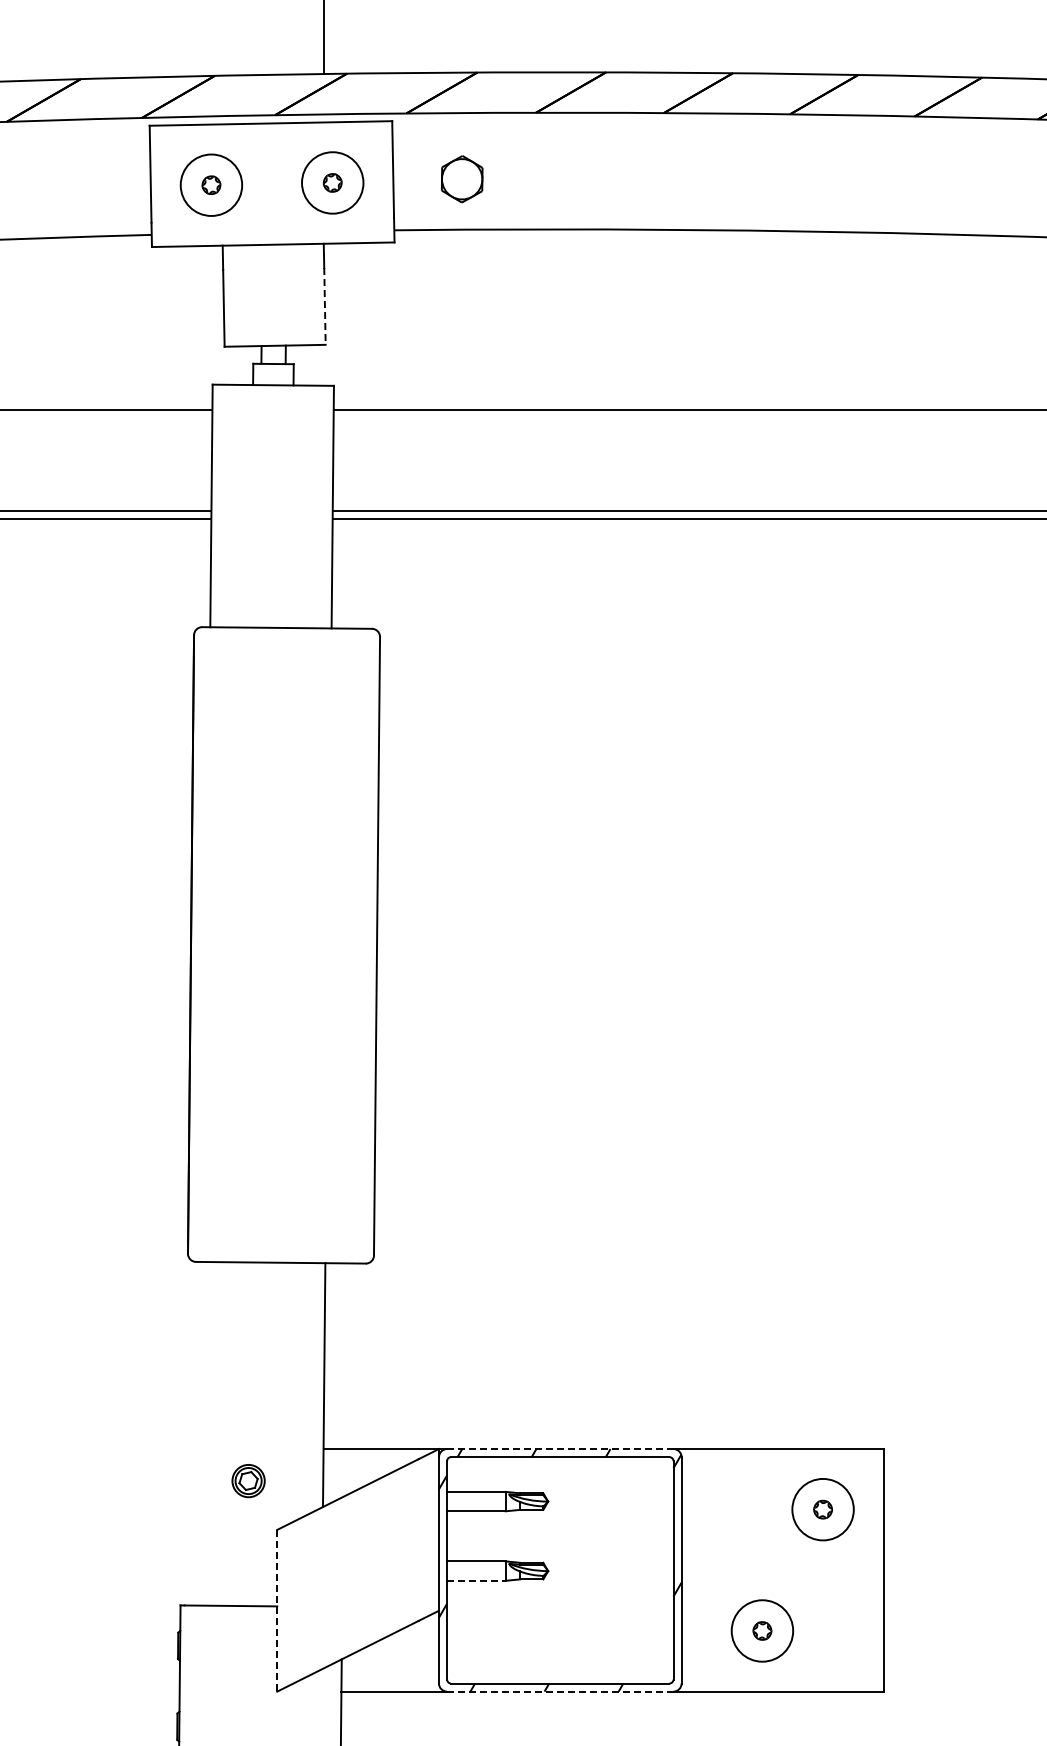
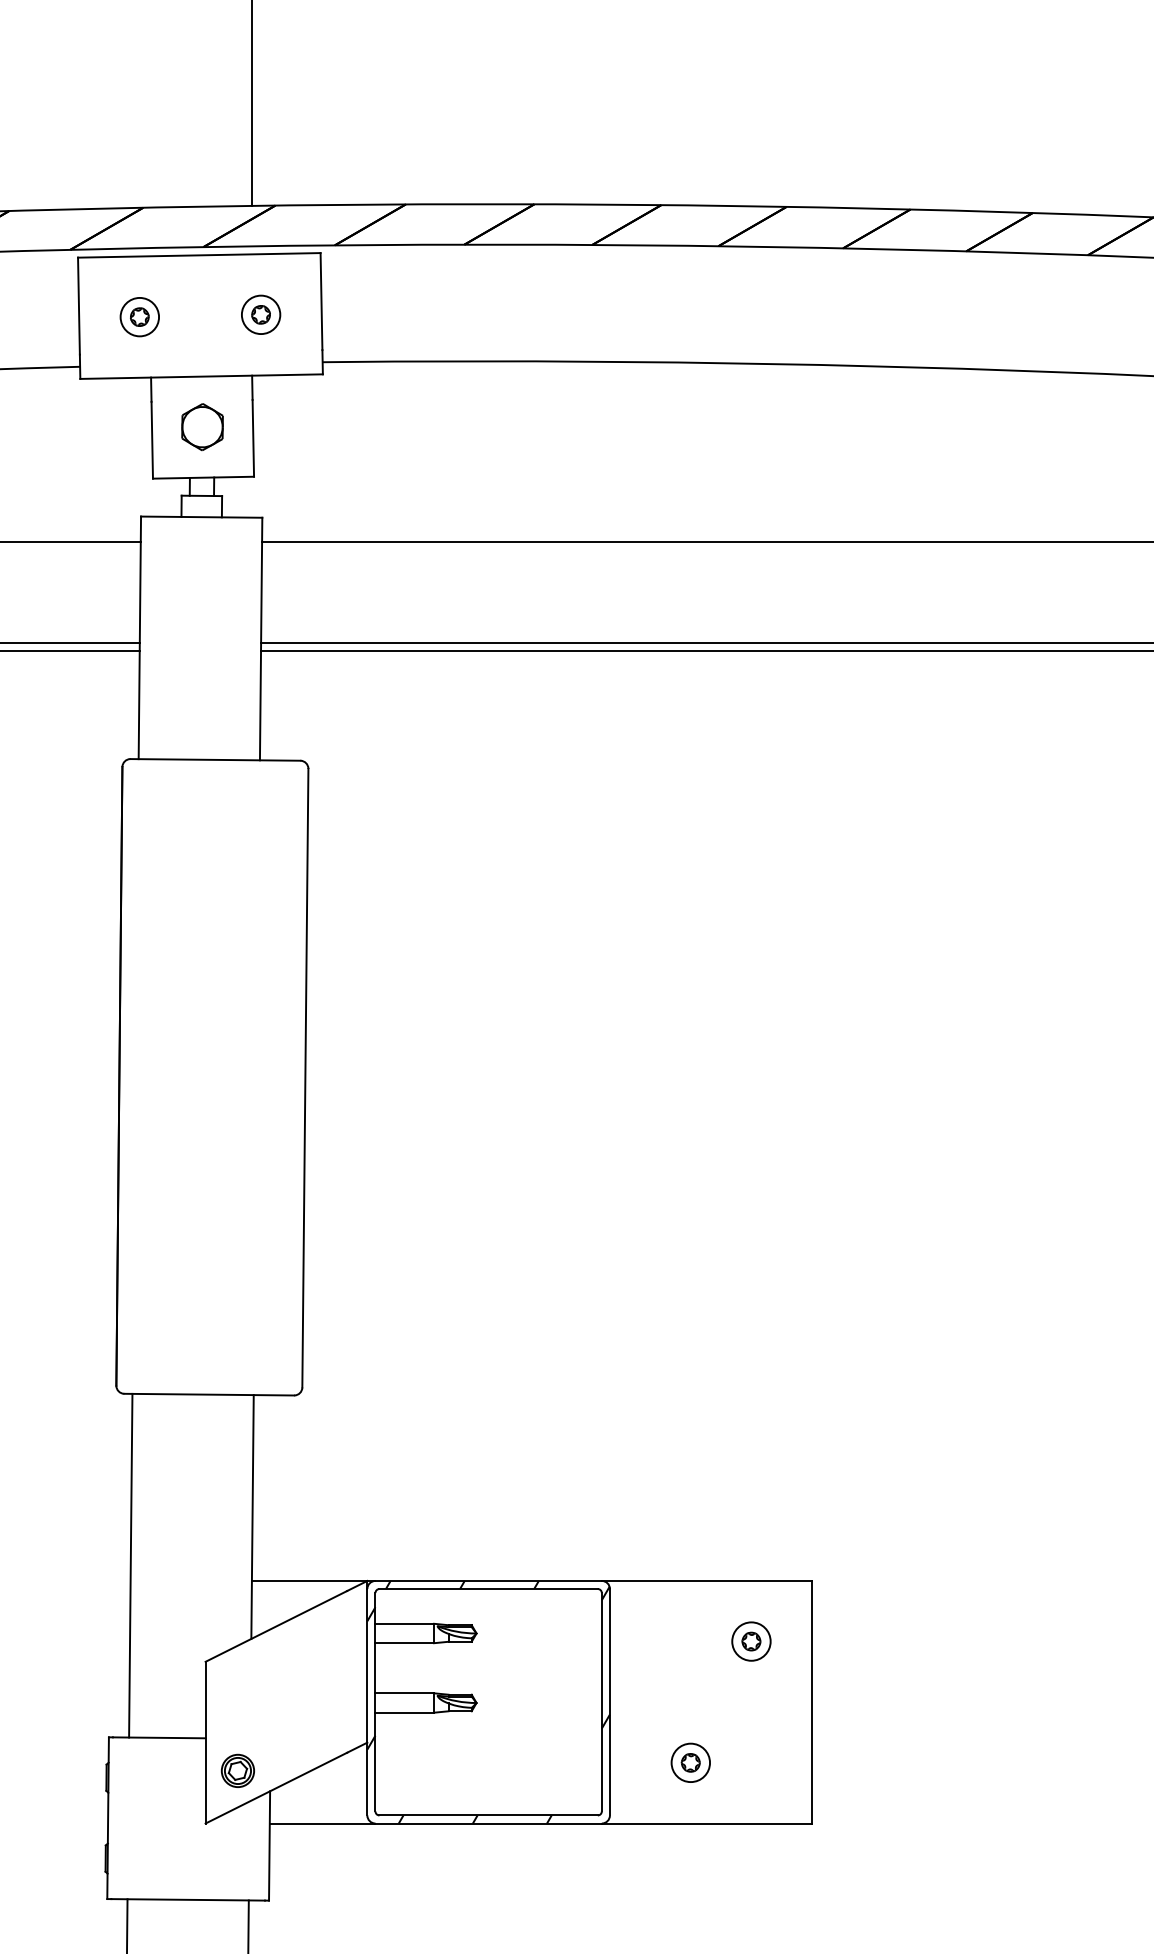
part: (462, 179) -> (202, 427), moved
circle: (332, 182) -> (260, 314), size x0.62
circle: (211, 184) -> (139, 316), size x0.62
line: (325, 306) -> (253, 438), dashed -> solid
line: (202, 1433) -> (130, 1565), added
line: (560, 1448) -> (488, 1580), dashed -> solid
part: (248, 1480) -> (237, 1770), moved
circle: (823, 1509) -> (751, 1641), size x0.62
line: (477, 1580) -> (405, 1712), dashed -> solid
line: (277, 1610) -> (205, 1742), dashed -> solid
circle: (762, 1630) -> (690, 1762), size x0.62
line: (561, 1691) -> (489, 1823), dashed -> solid

